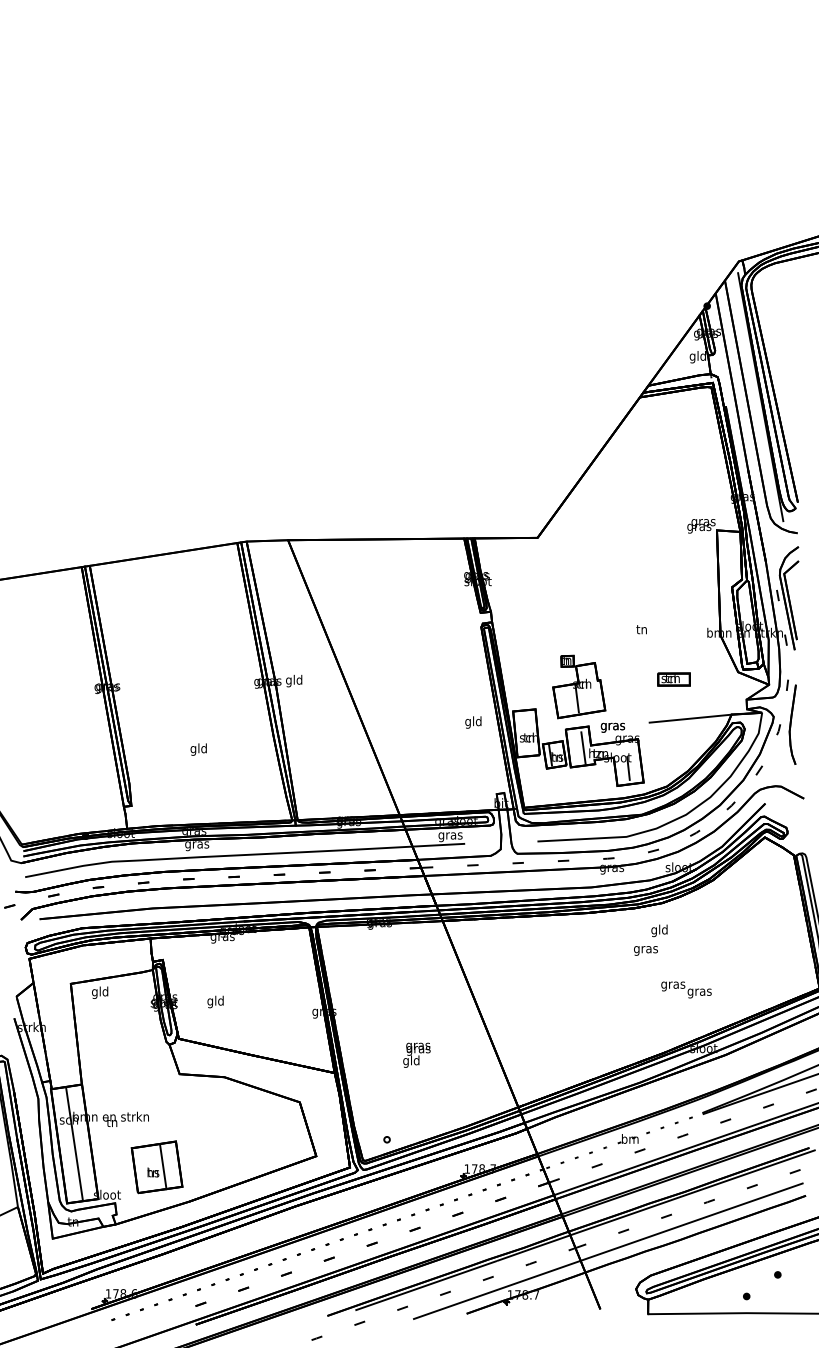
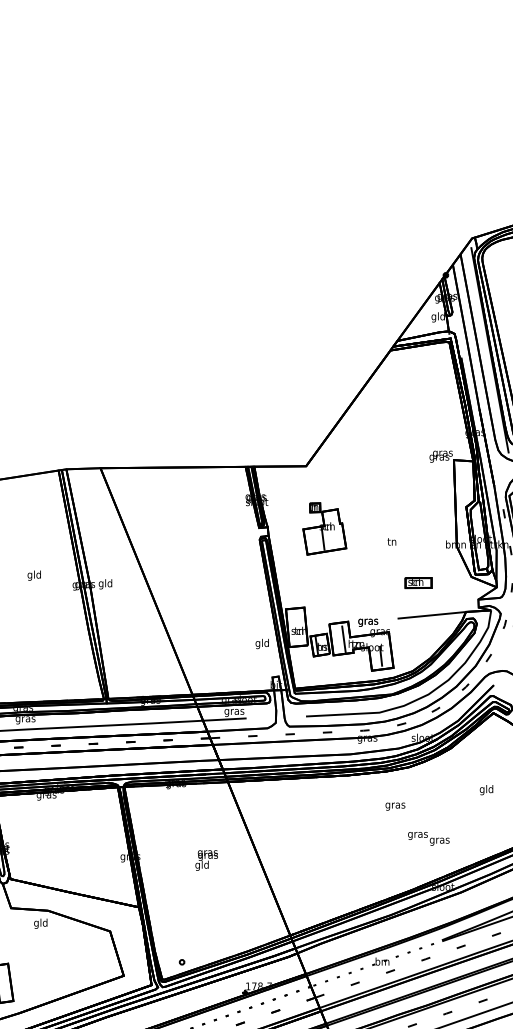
part: (579, 686) -> (325, 528), moved
text: (473, 722) -> (262, 643), moved
text: (198, 749) -> (34, 575), moved
text: (659, 930) -> (486, 789), moved
text: (215, 1001) -> (40, 923), moved
text: (416, 1054) -> (206, 859), moved

